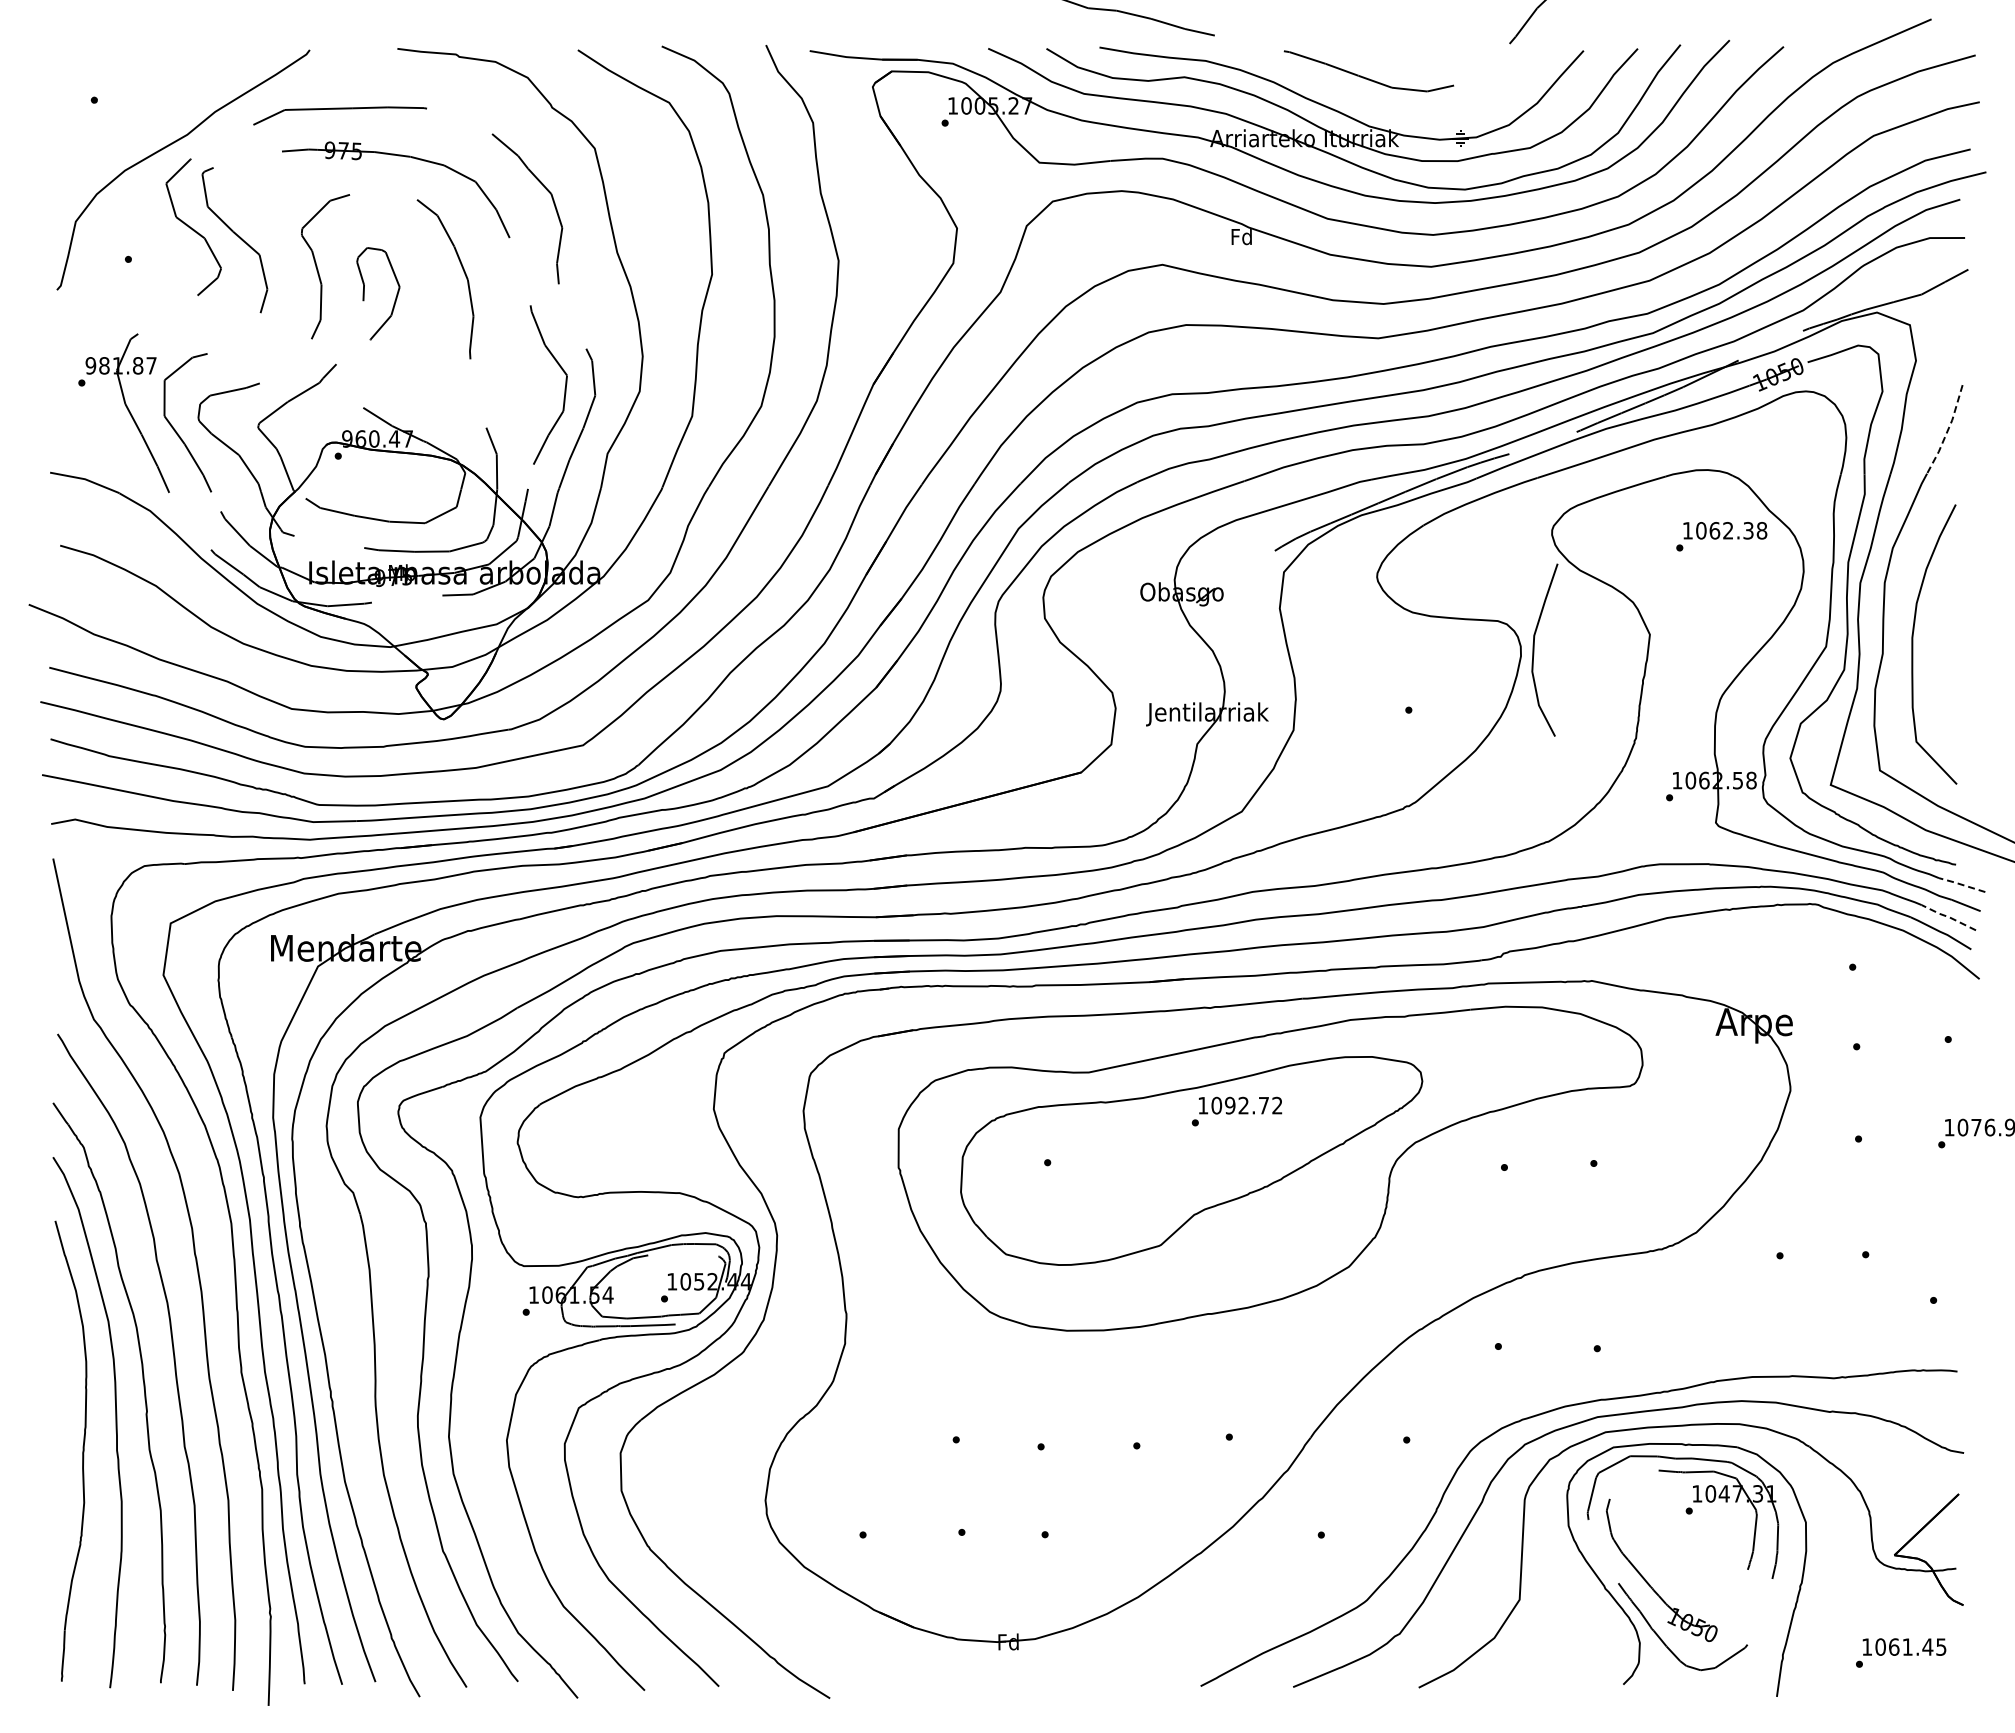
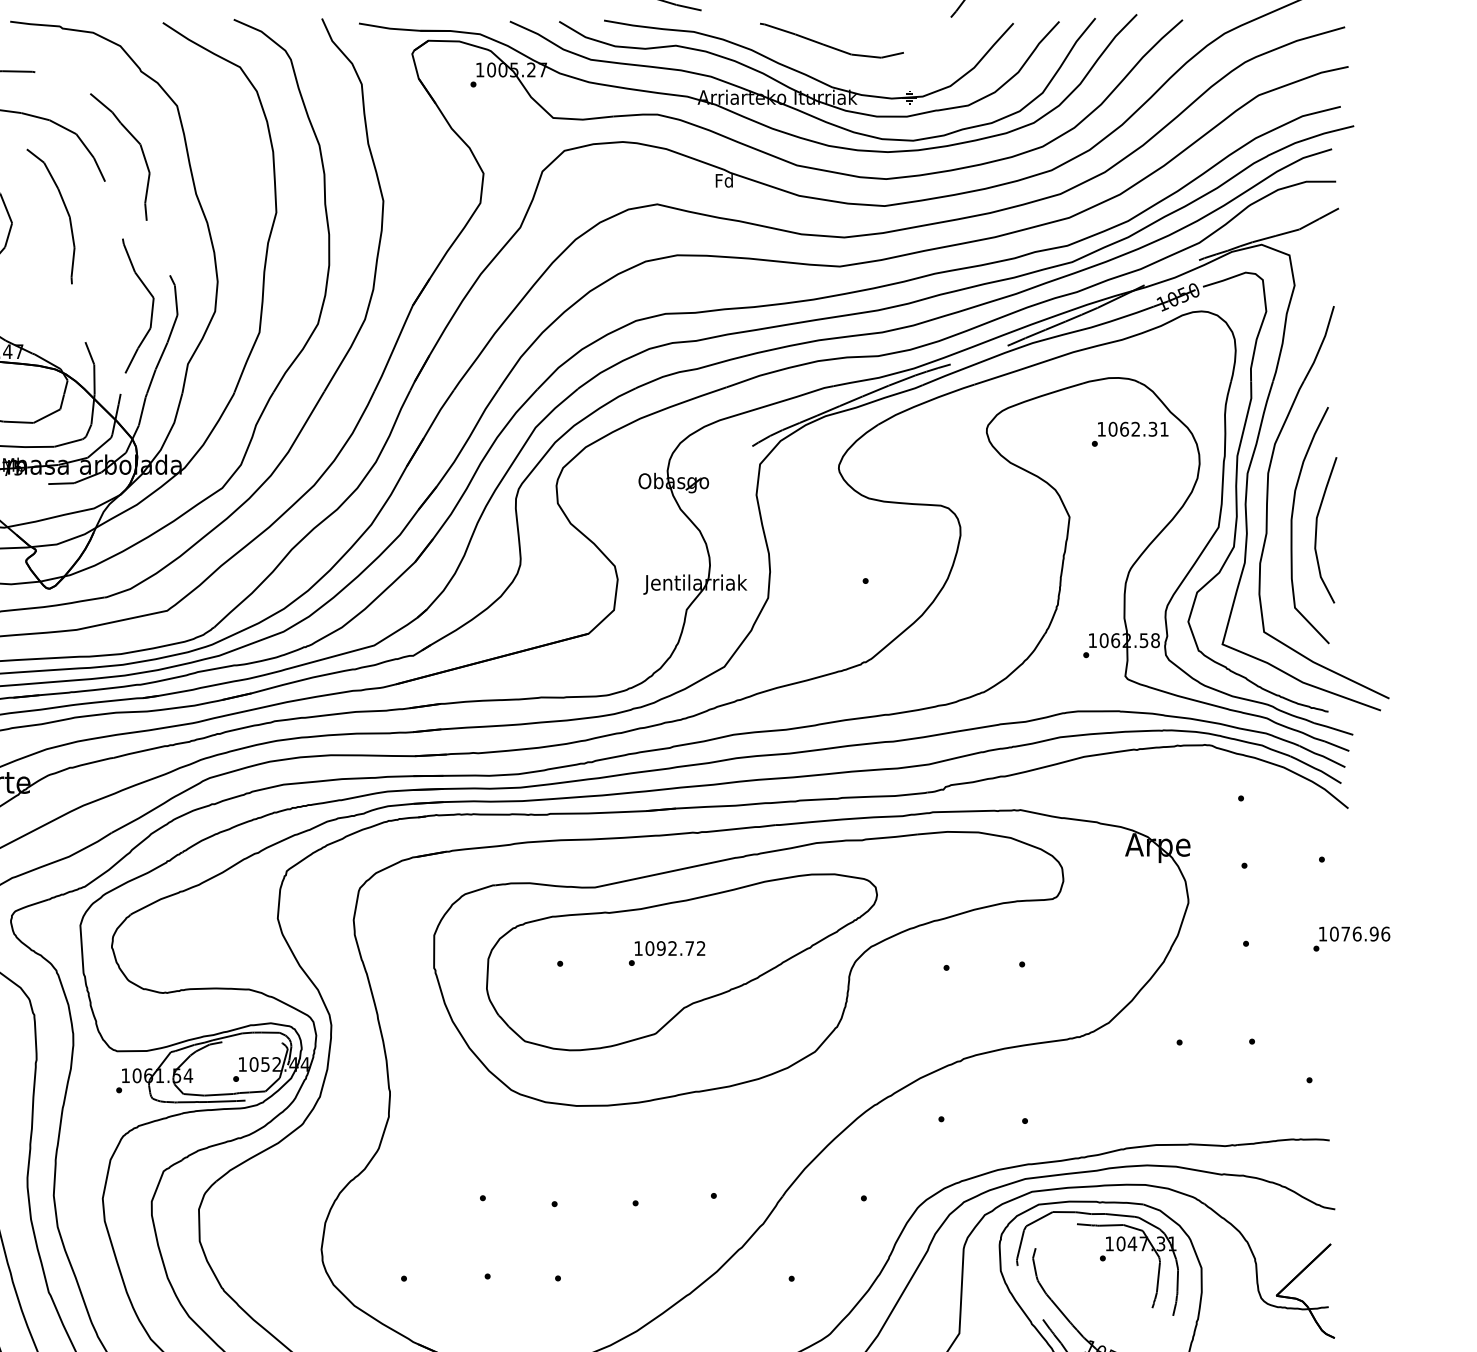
line: (1947, 431) -> (1321, 345), dashed -> solid
text: (1761, 530) -> (1163, 429), 1062.38 -> 1062.31
curve: (1534, 649) -> (1317, 529), moved
line: (1961, 884) -> (1333, 728), dashed -> solid
line: (1948, 917) -> (1322, 756), dashed -> solid
text: (1236, 1111) -> (666, 953), moved

